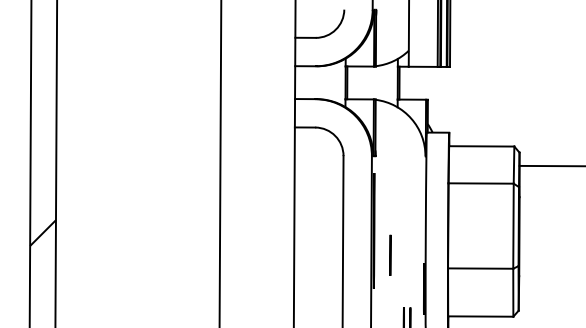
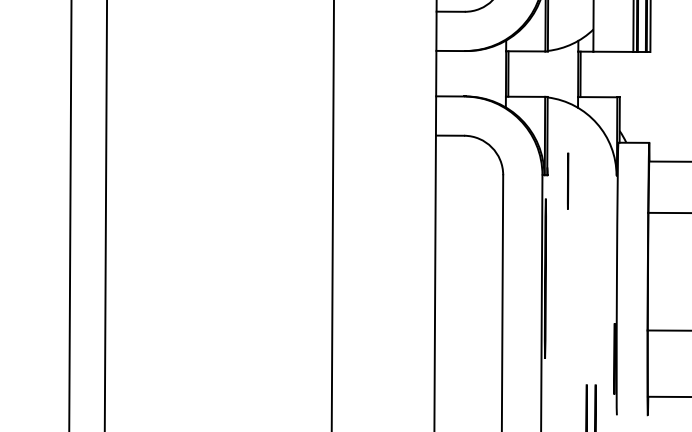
hatch: (42, 233) -> (87, 282), removed
line: (390, 254) -> (568, 179), moved

